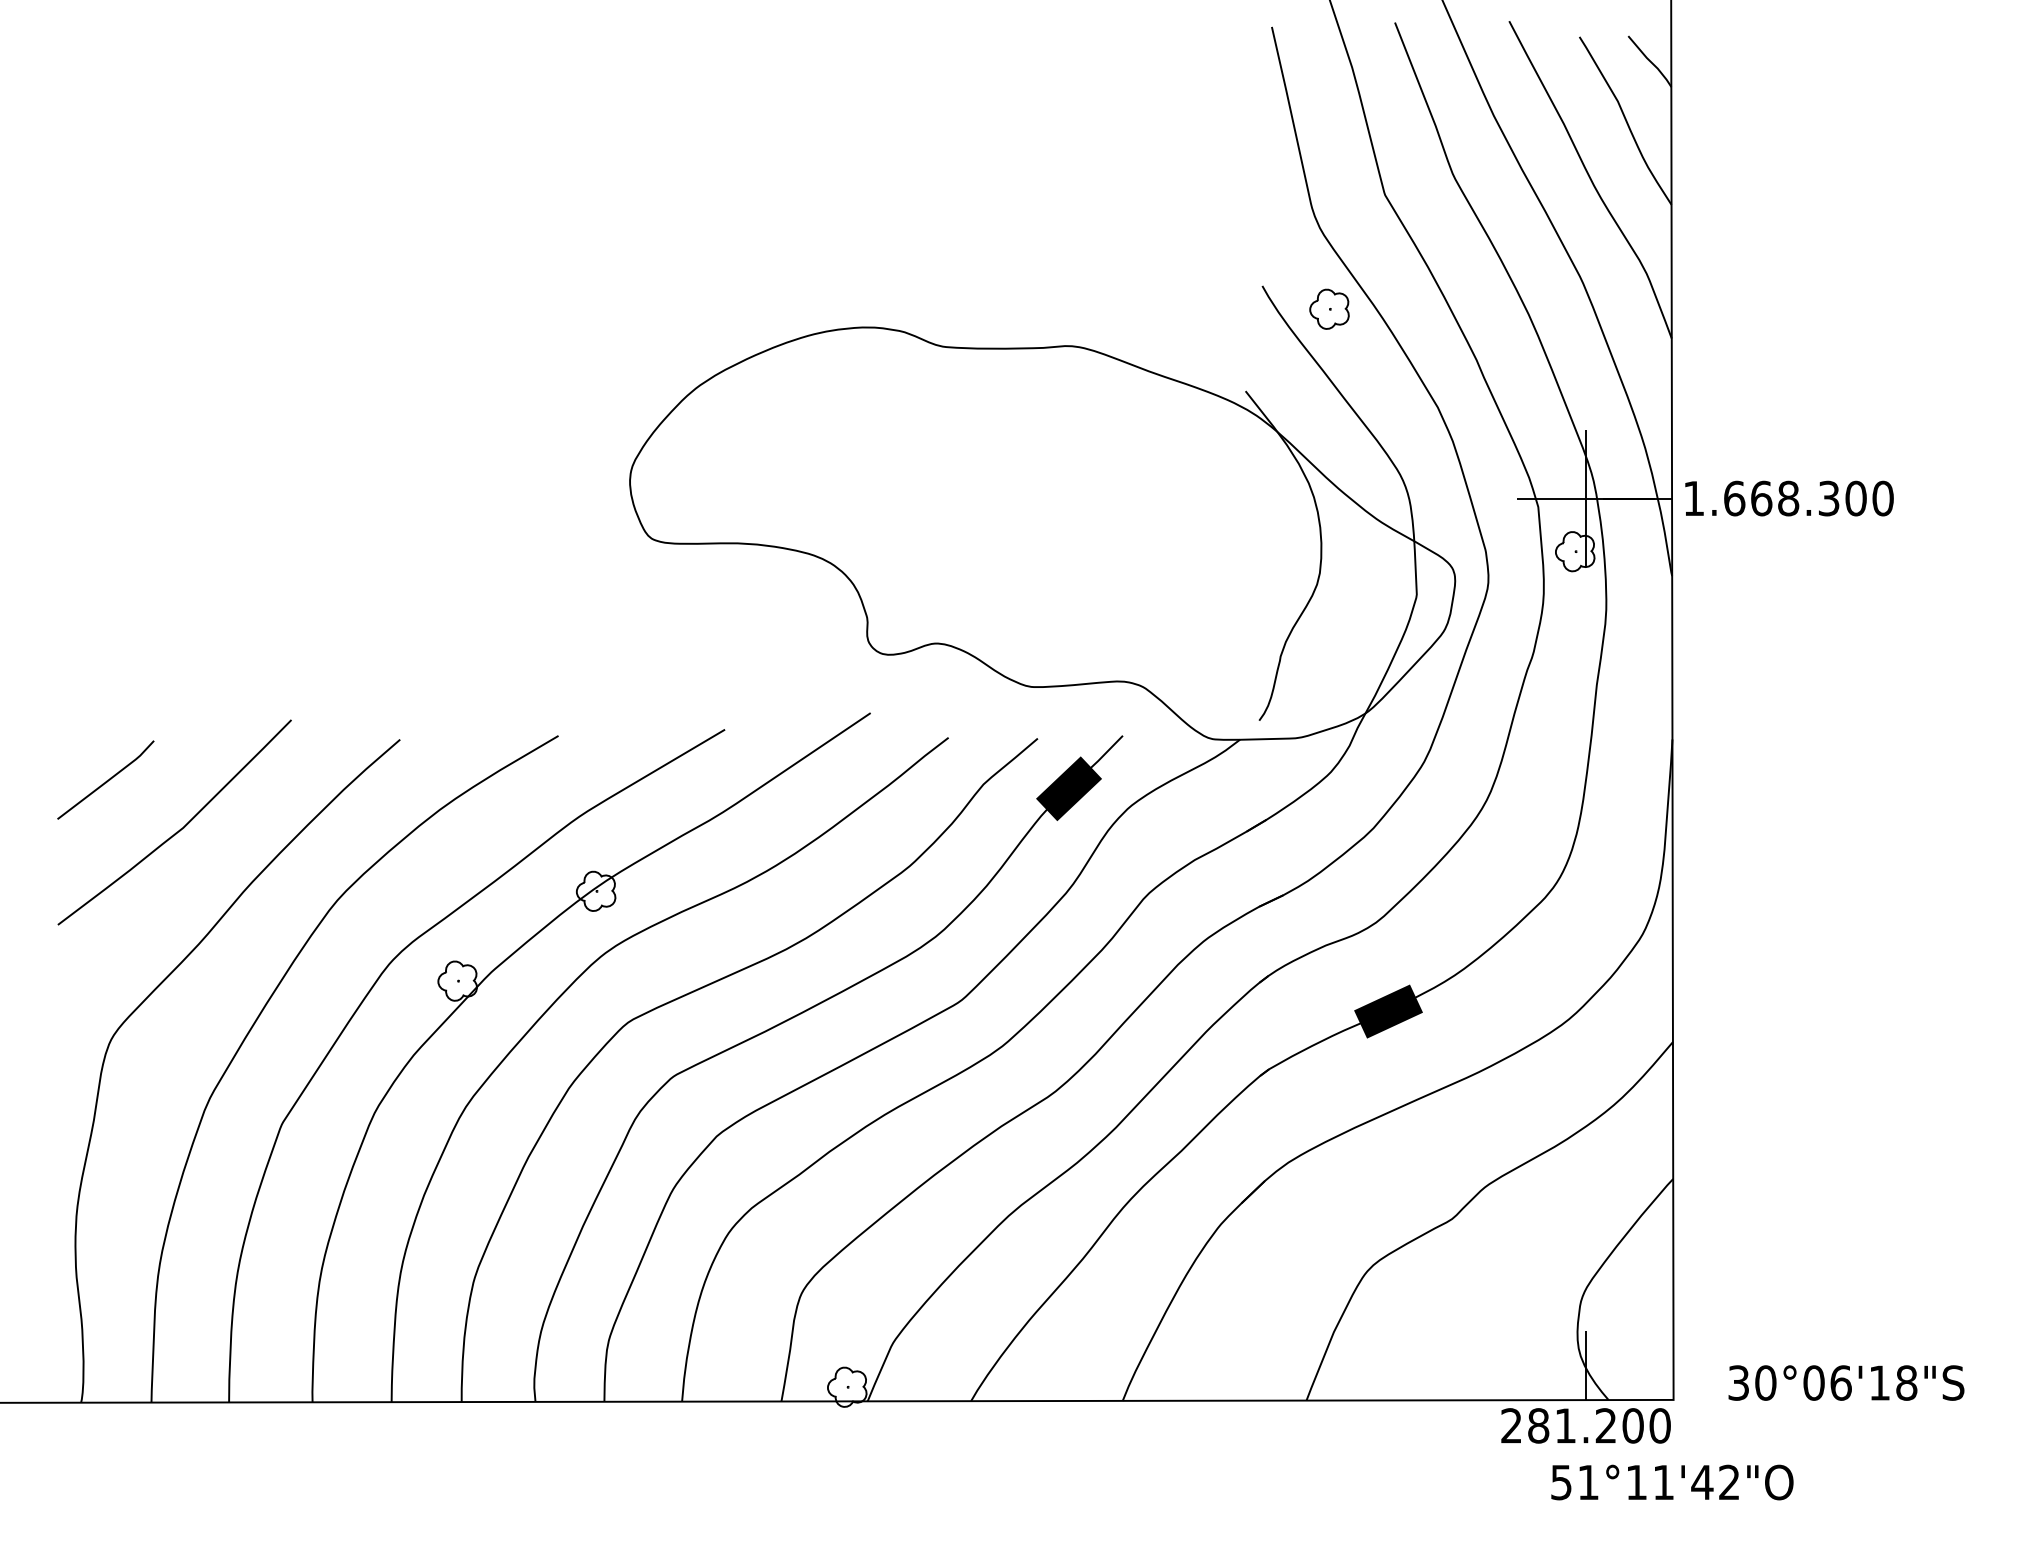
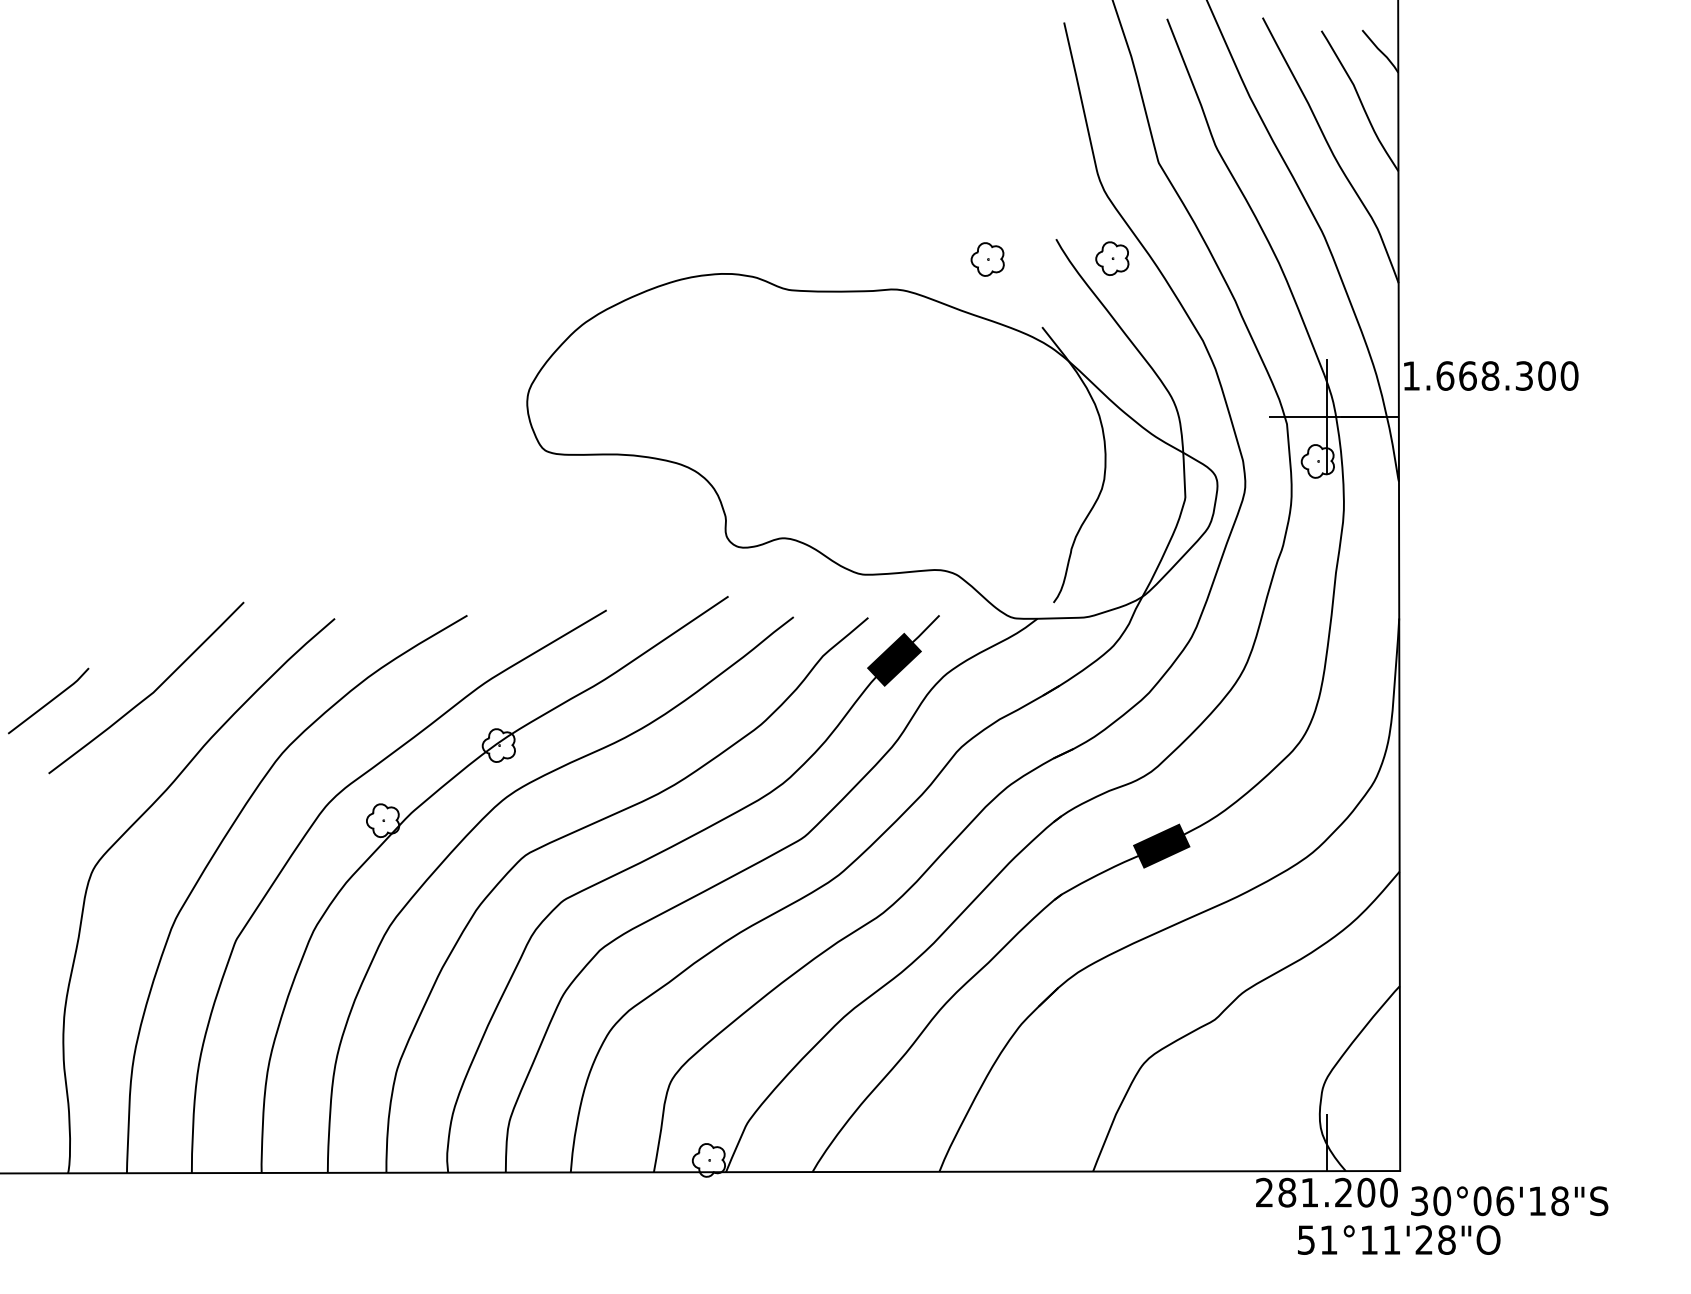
part: (1180, 309) -> (987, 258), added
text: (1789, 498) -> (1491, 375), moved
line: (106, 780) -> (49, 701), moved
text: (1846, 1382) -> (1509, 1200), moved
text: (1715, 1482) -> (1435, 1240), 51°11'42"O -> 51°11'28"O

